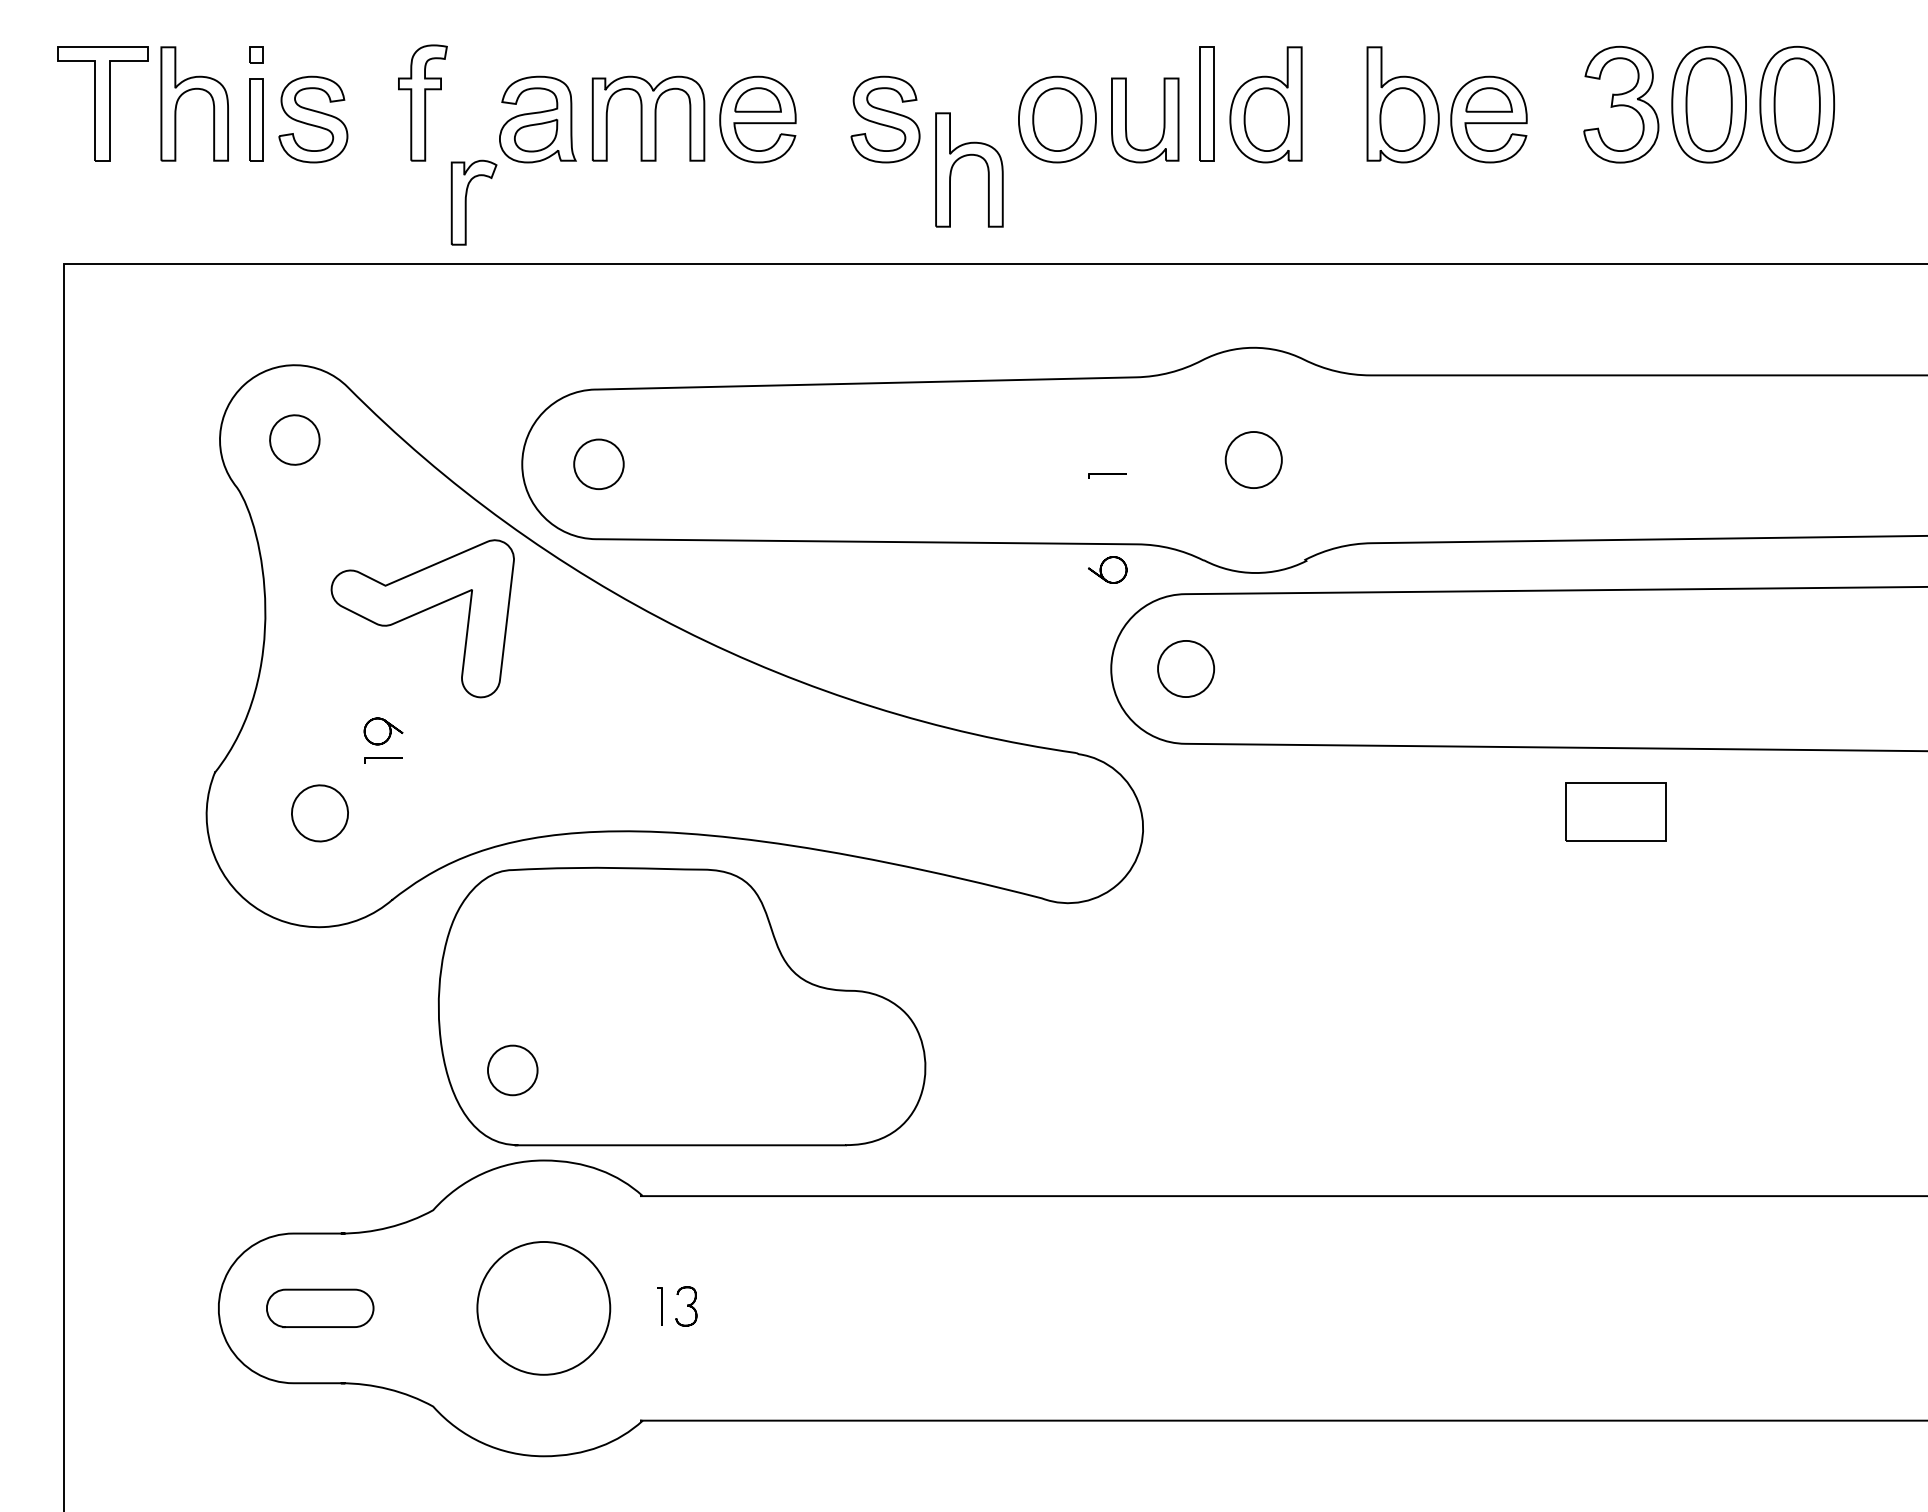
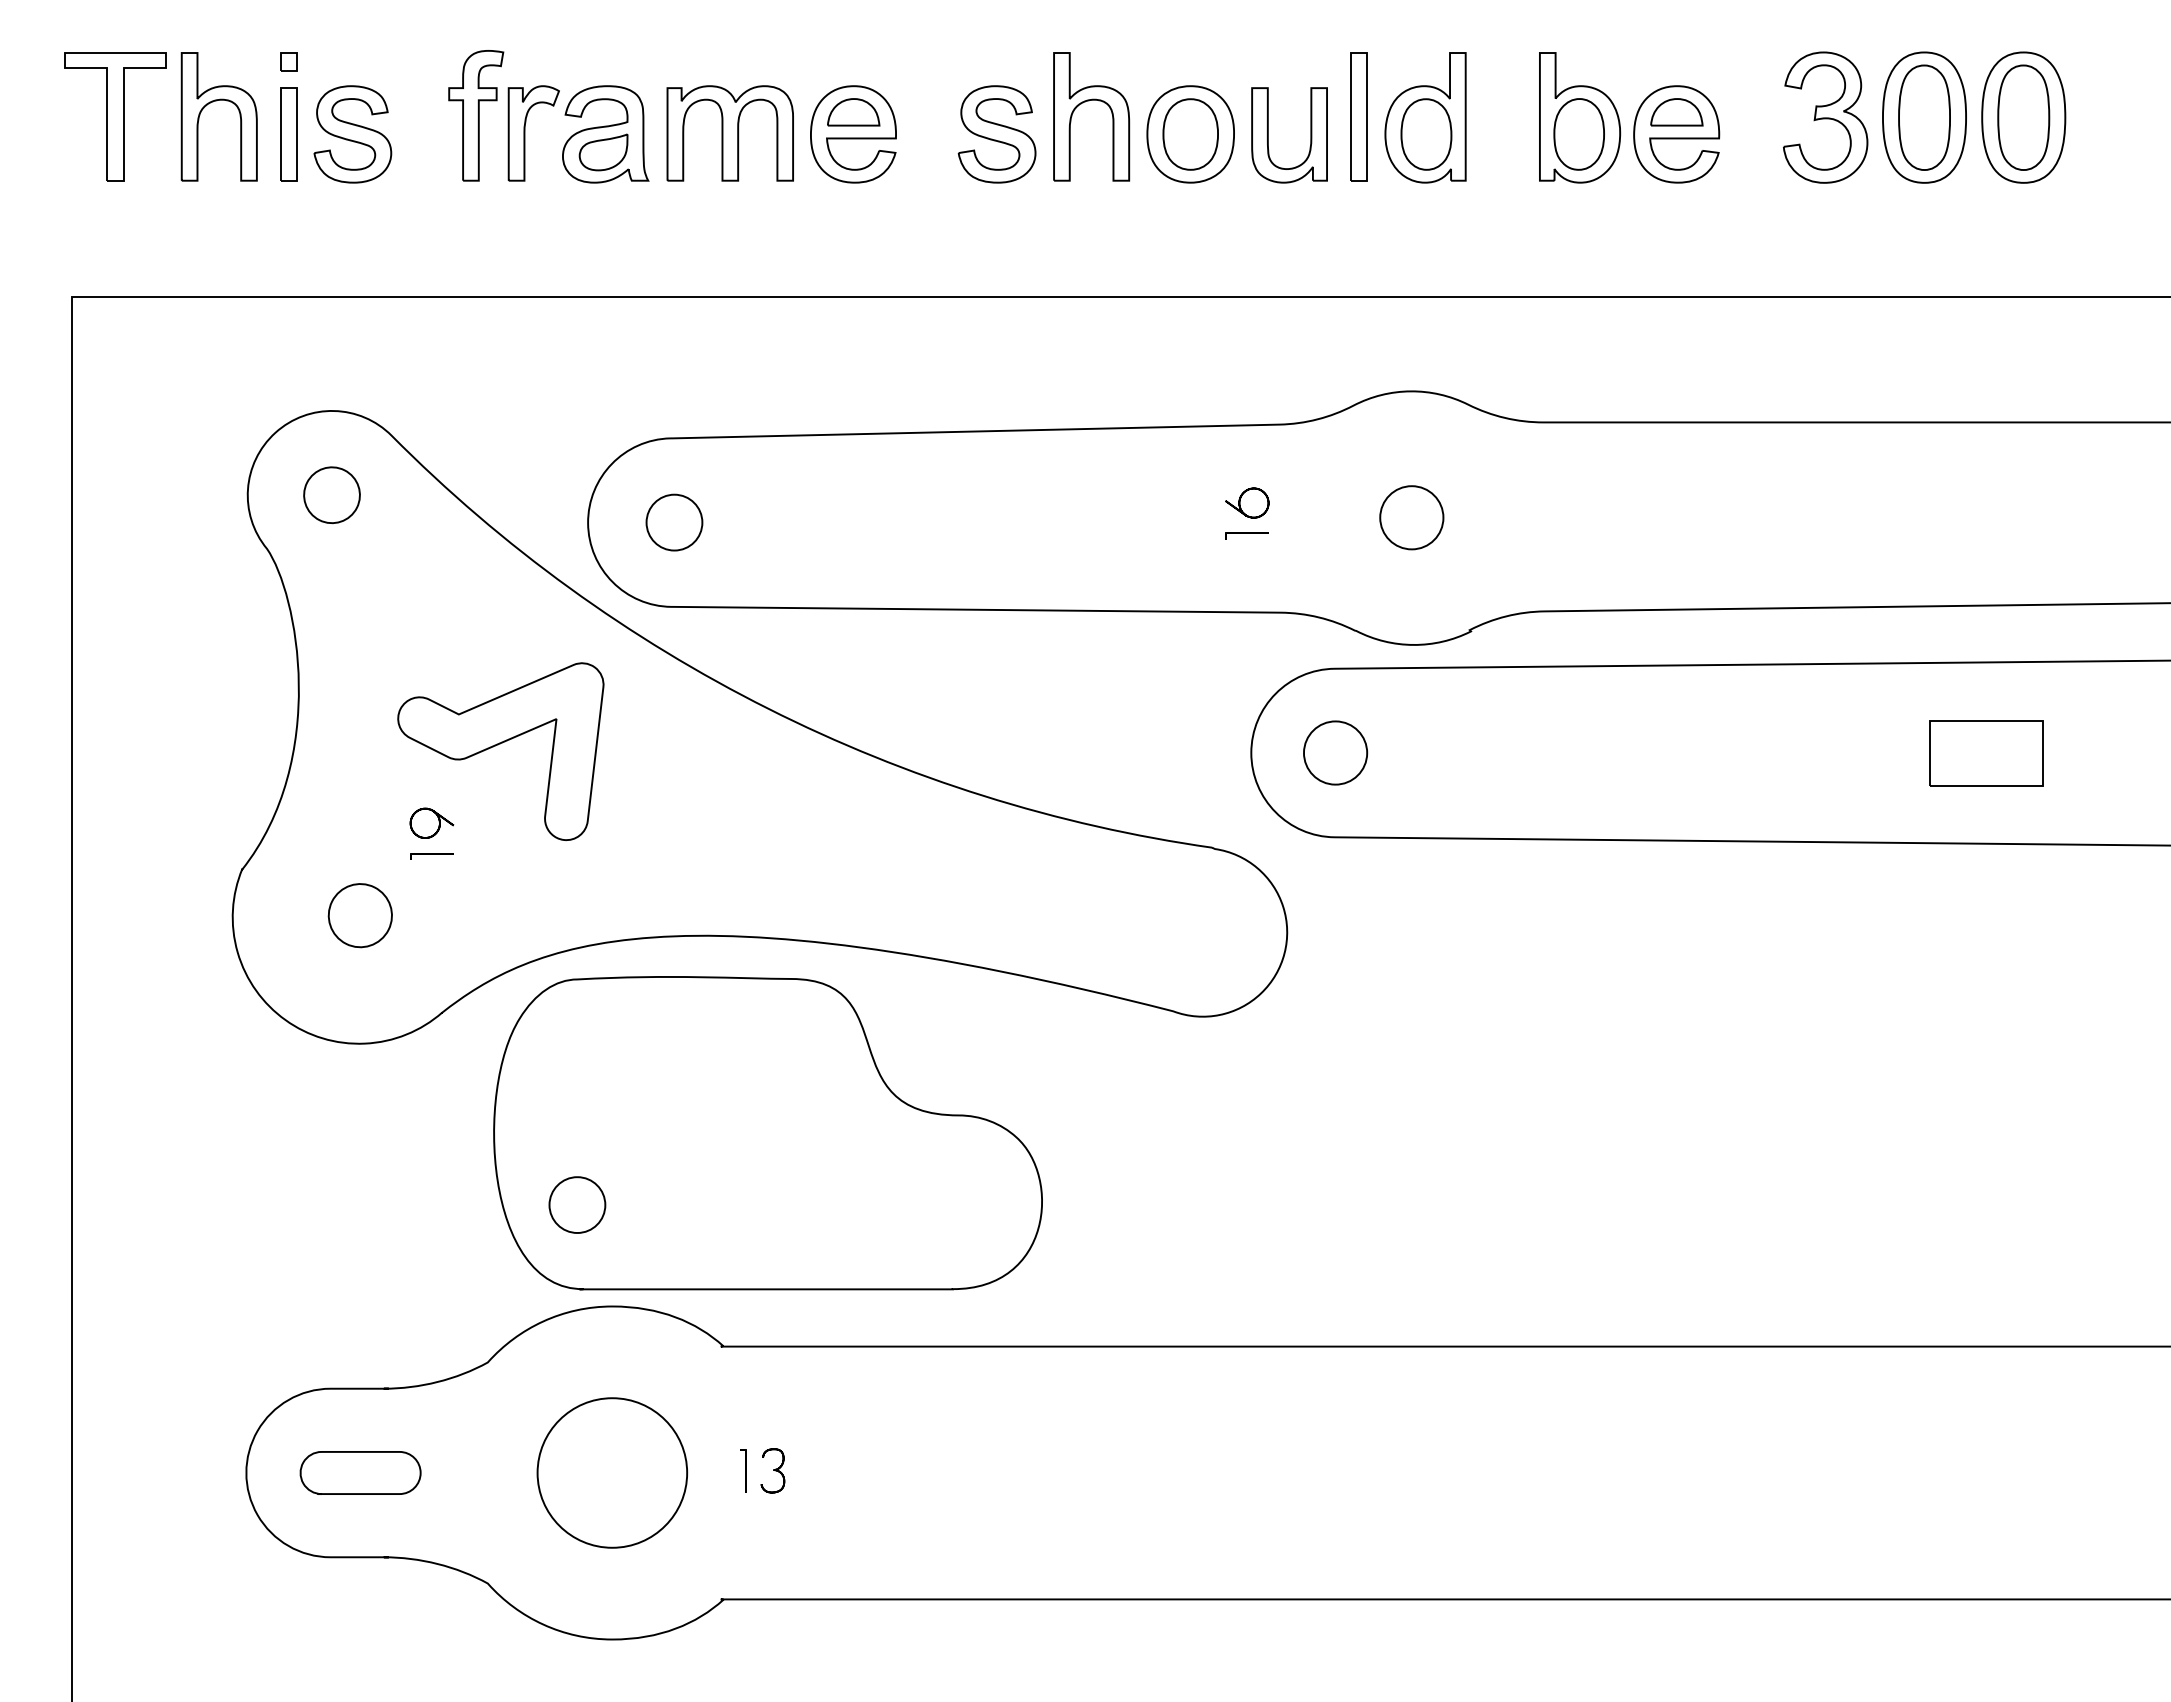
part: (967, 156) -> (1089, 101), moved
part: (466, 202) -> (525, 133), moved
part: (1107, 569) -> (1247, 502), moved
part: (422, 618) -> (500, 751), moved
part: (1615, 811) -> (1985, 752), moved

